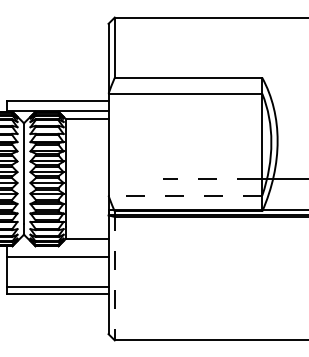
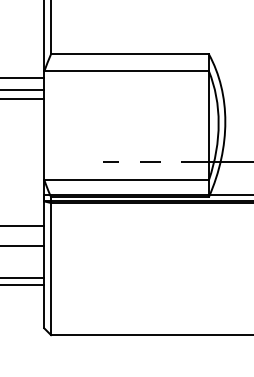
line: (185, 195) -> (126, 180), dashed -> solid
line: (114, 276) -> (50, 266), dashed -> solid

